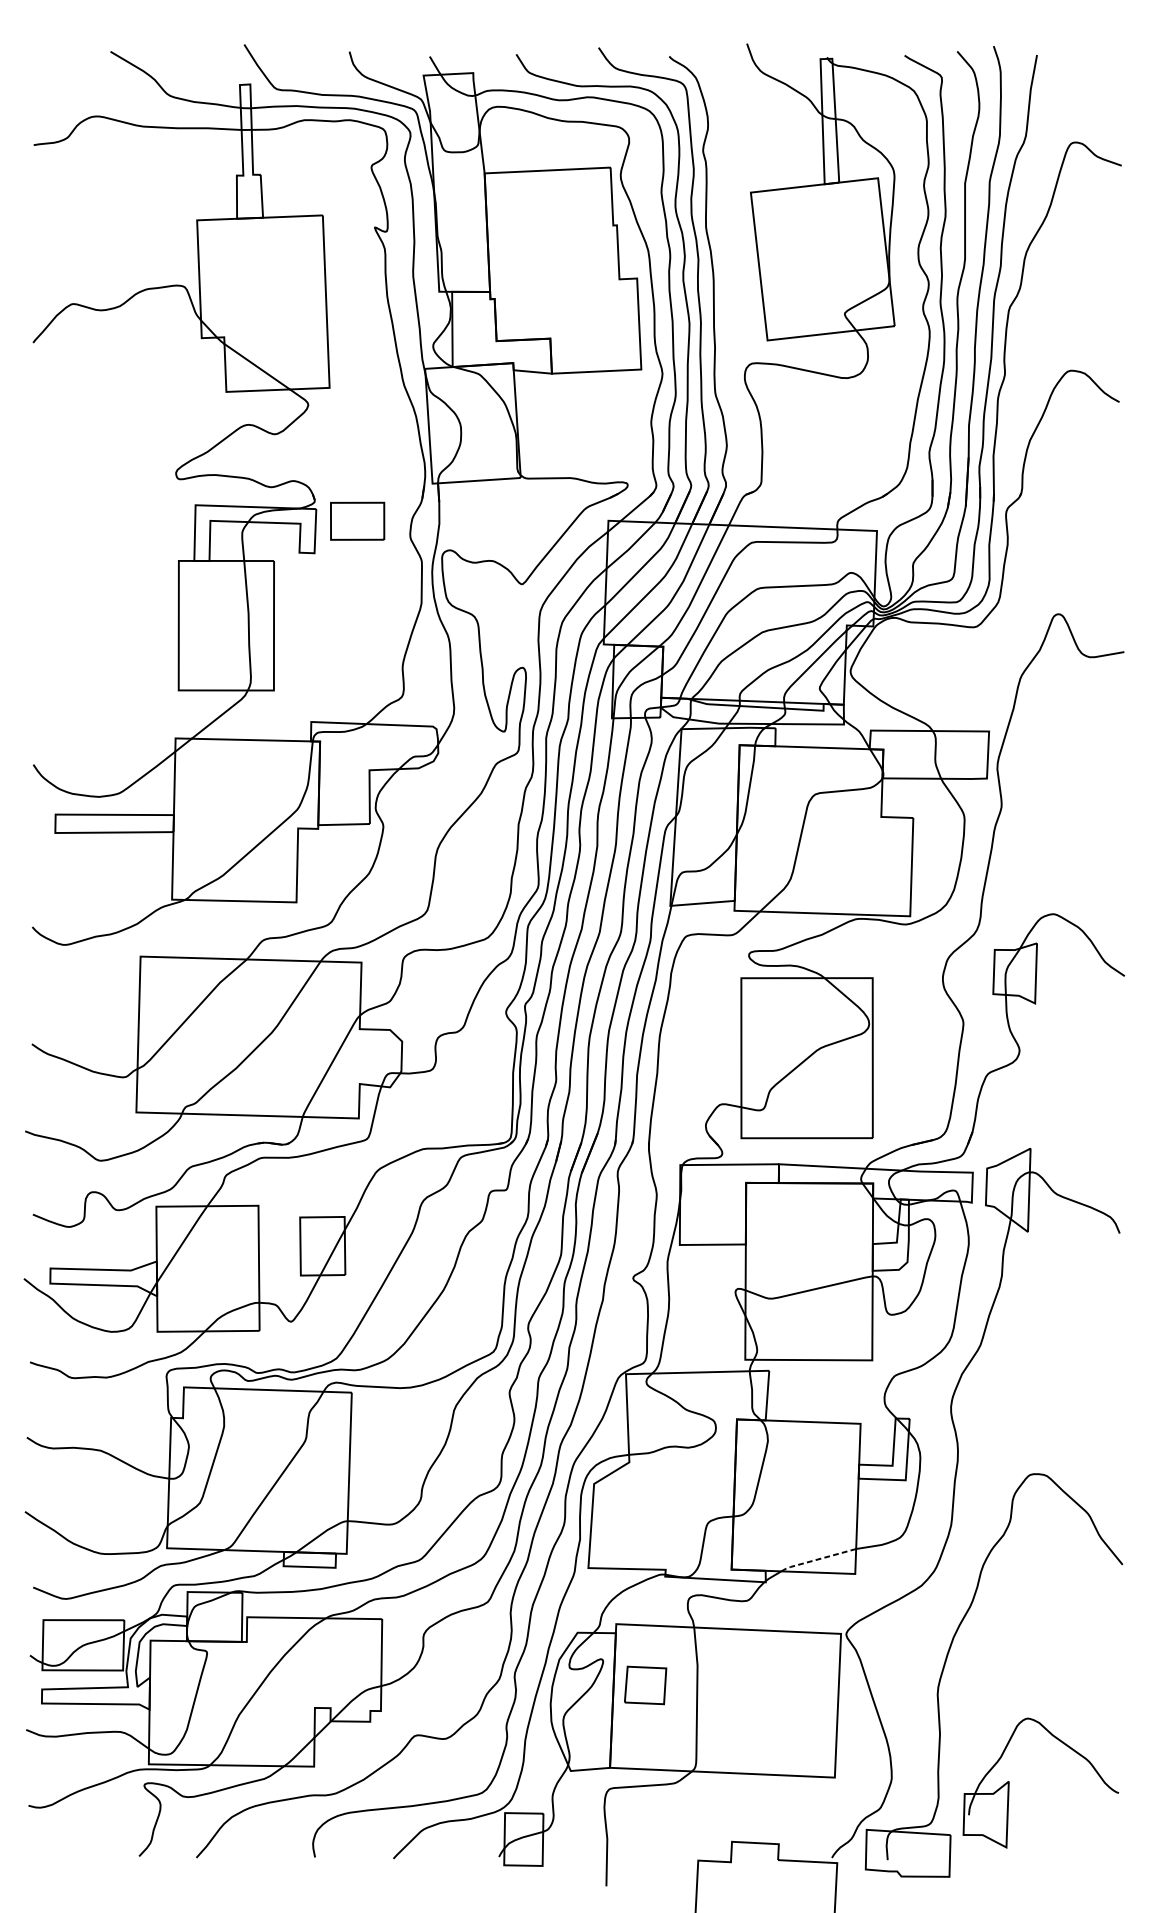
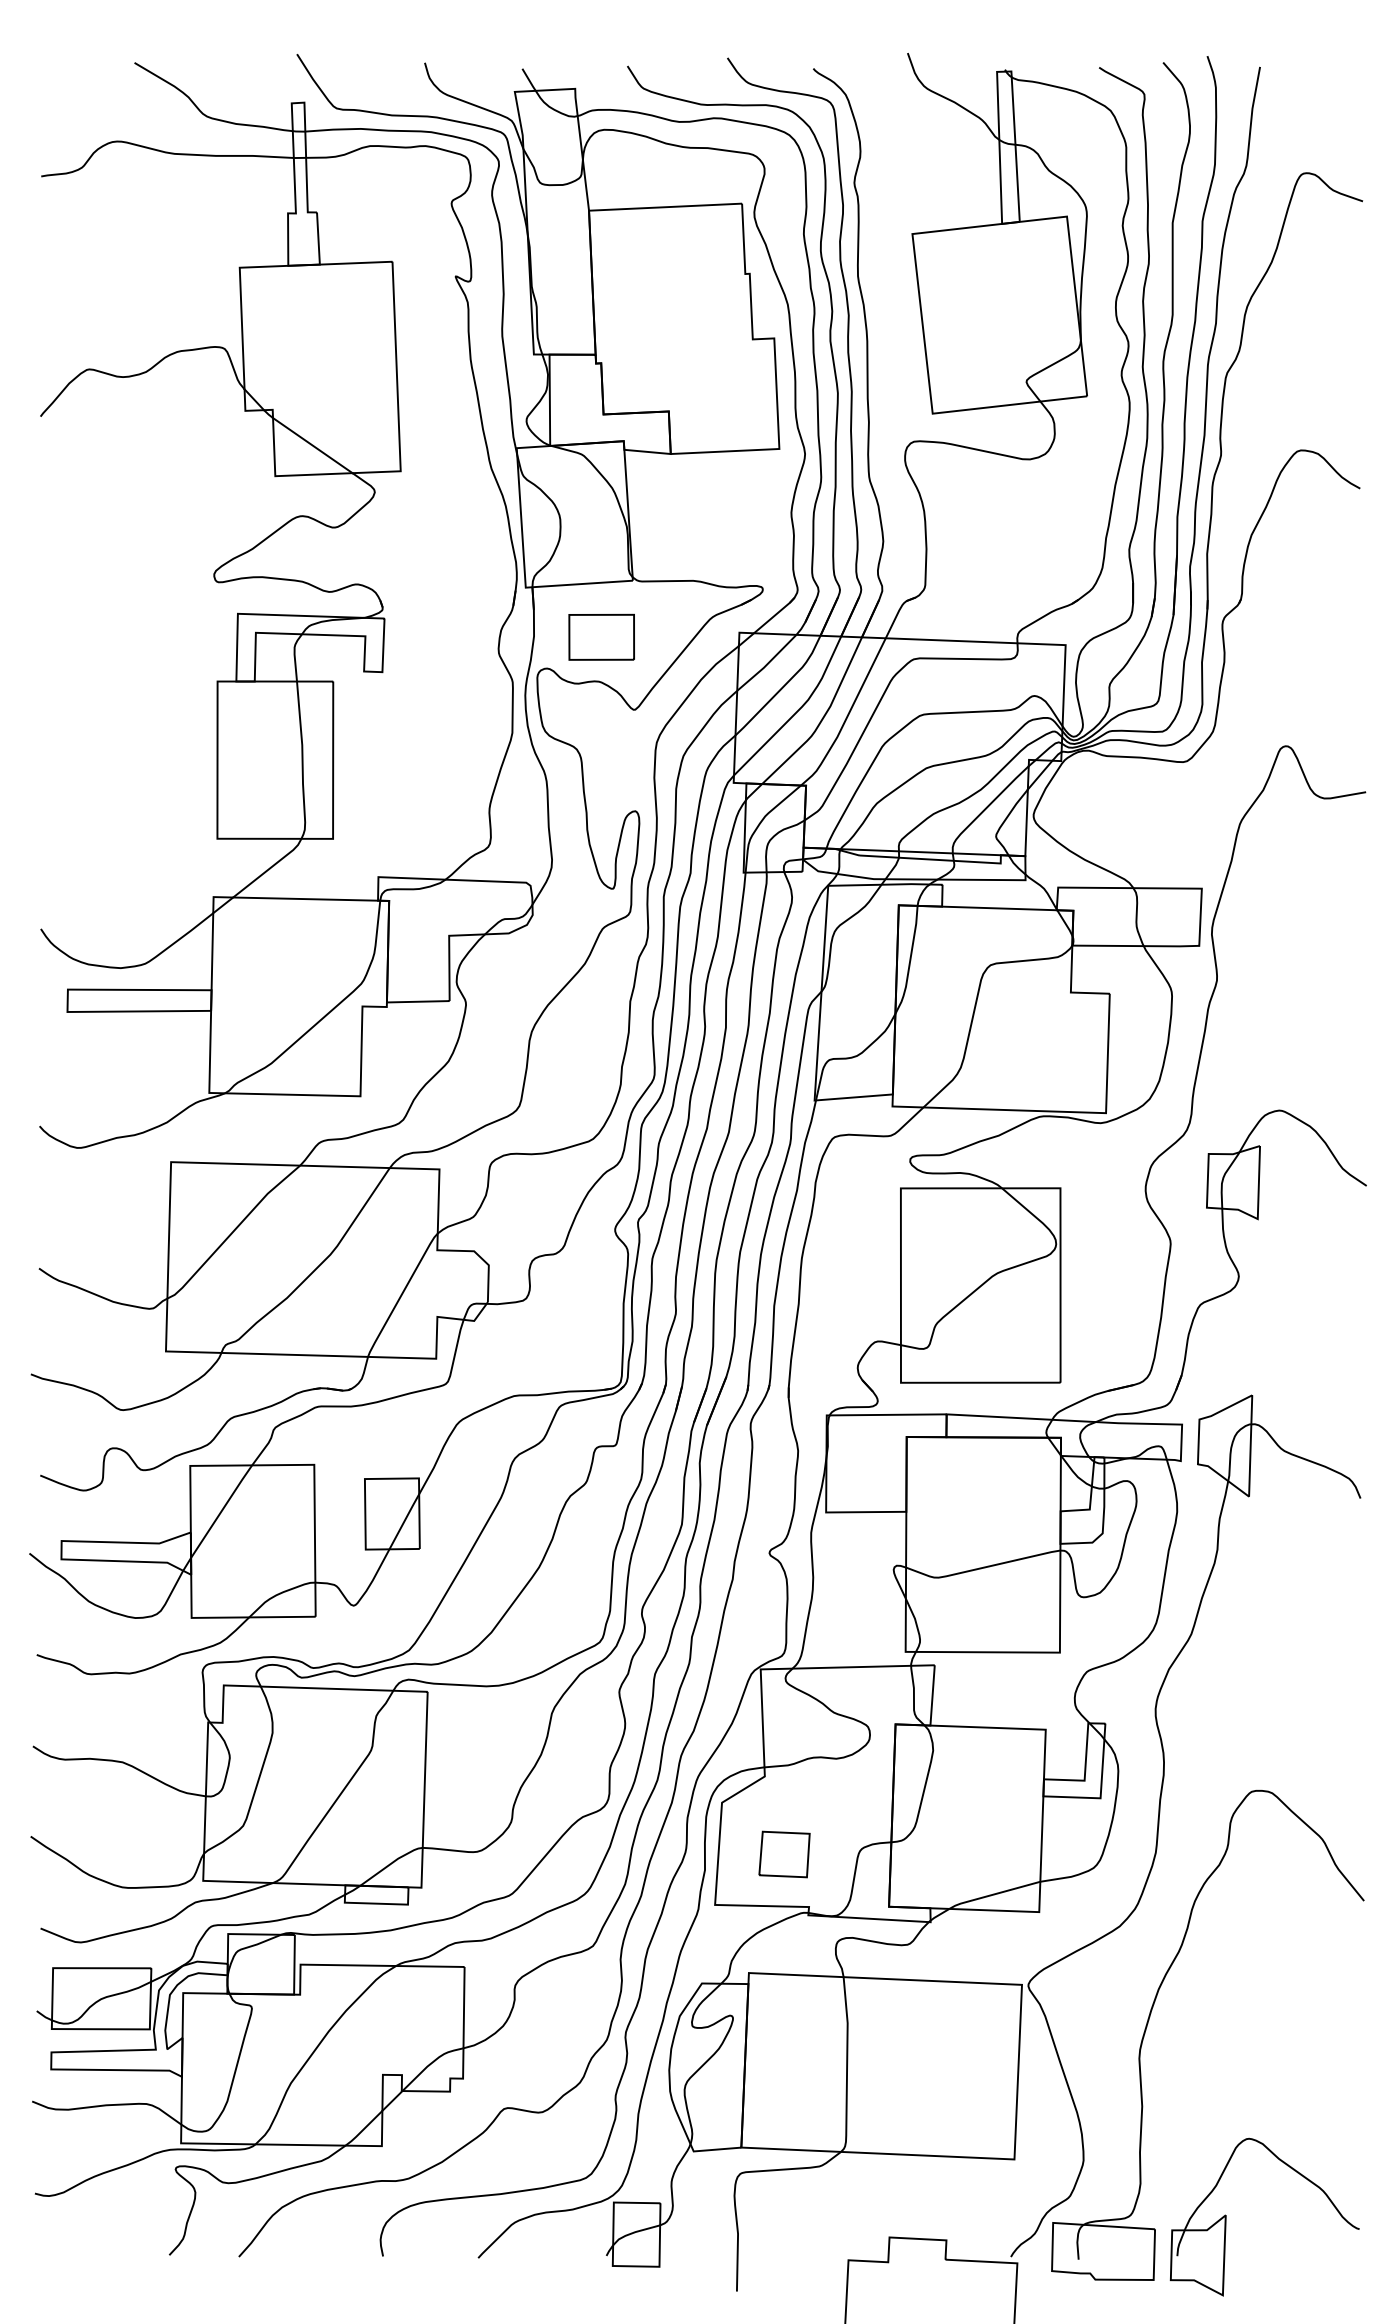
part: (357, 520) -> (601, 636), moved
line: (817, 1559) -> (993, 1894), dashed -> solid
part: (645, 1685) -> (784, 1854), moved
part: (1009, 1782) -> (1226, 2216), moved

